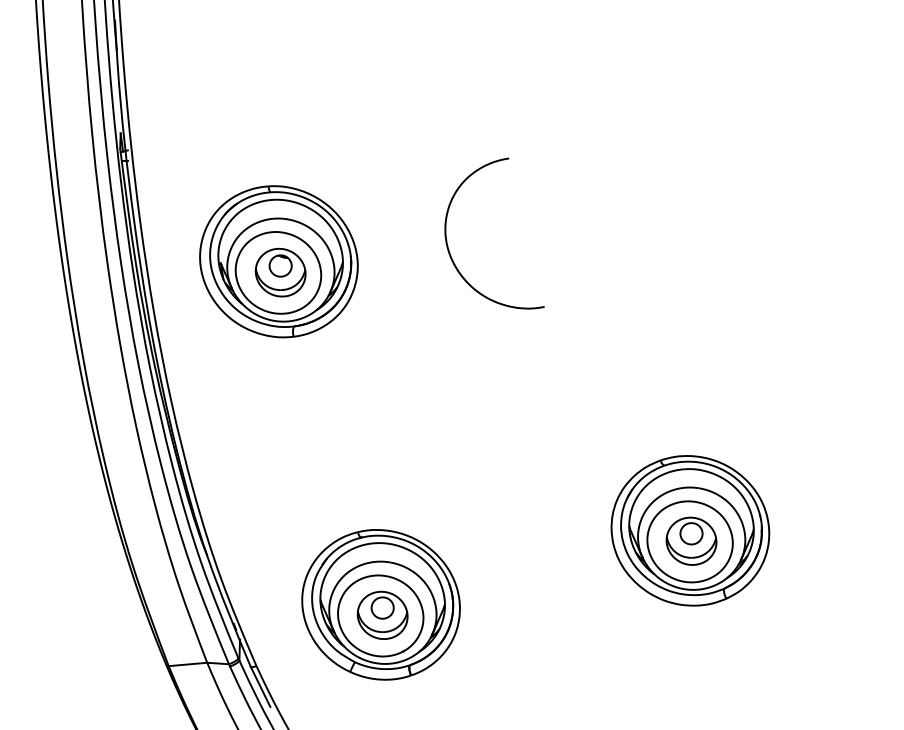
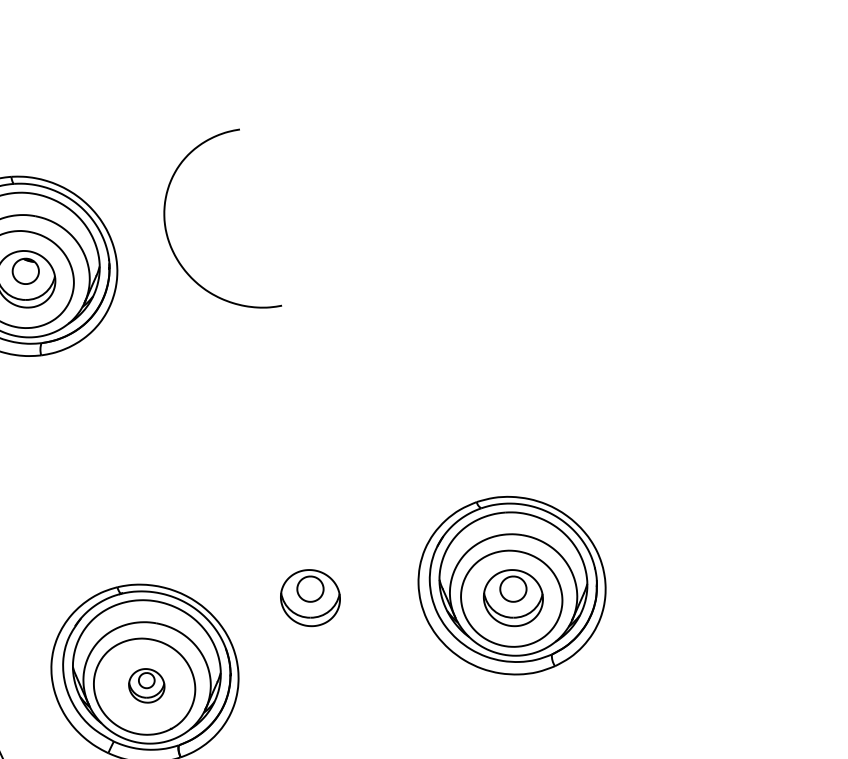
curve: (447, 240) -> (166, 226), moved
part: (520, 540) -> (310, 597), added
part: (382, 614) -> (146, 684), size x0.6

